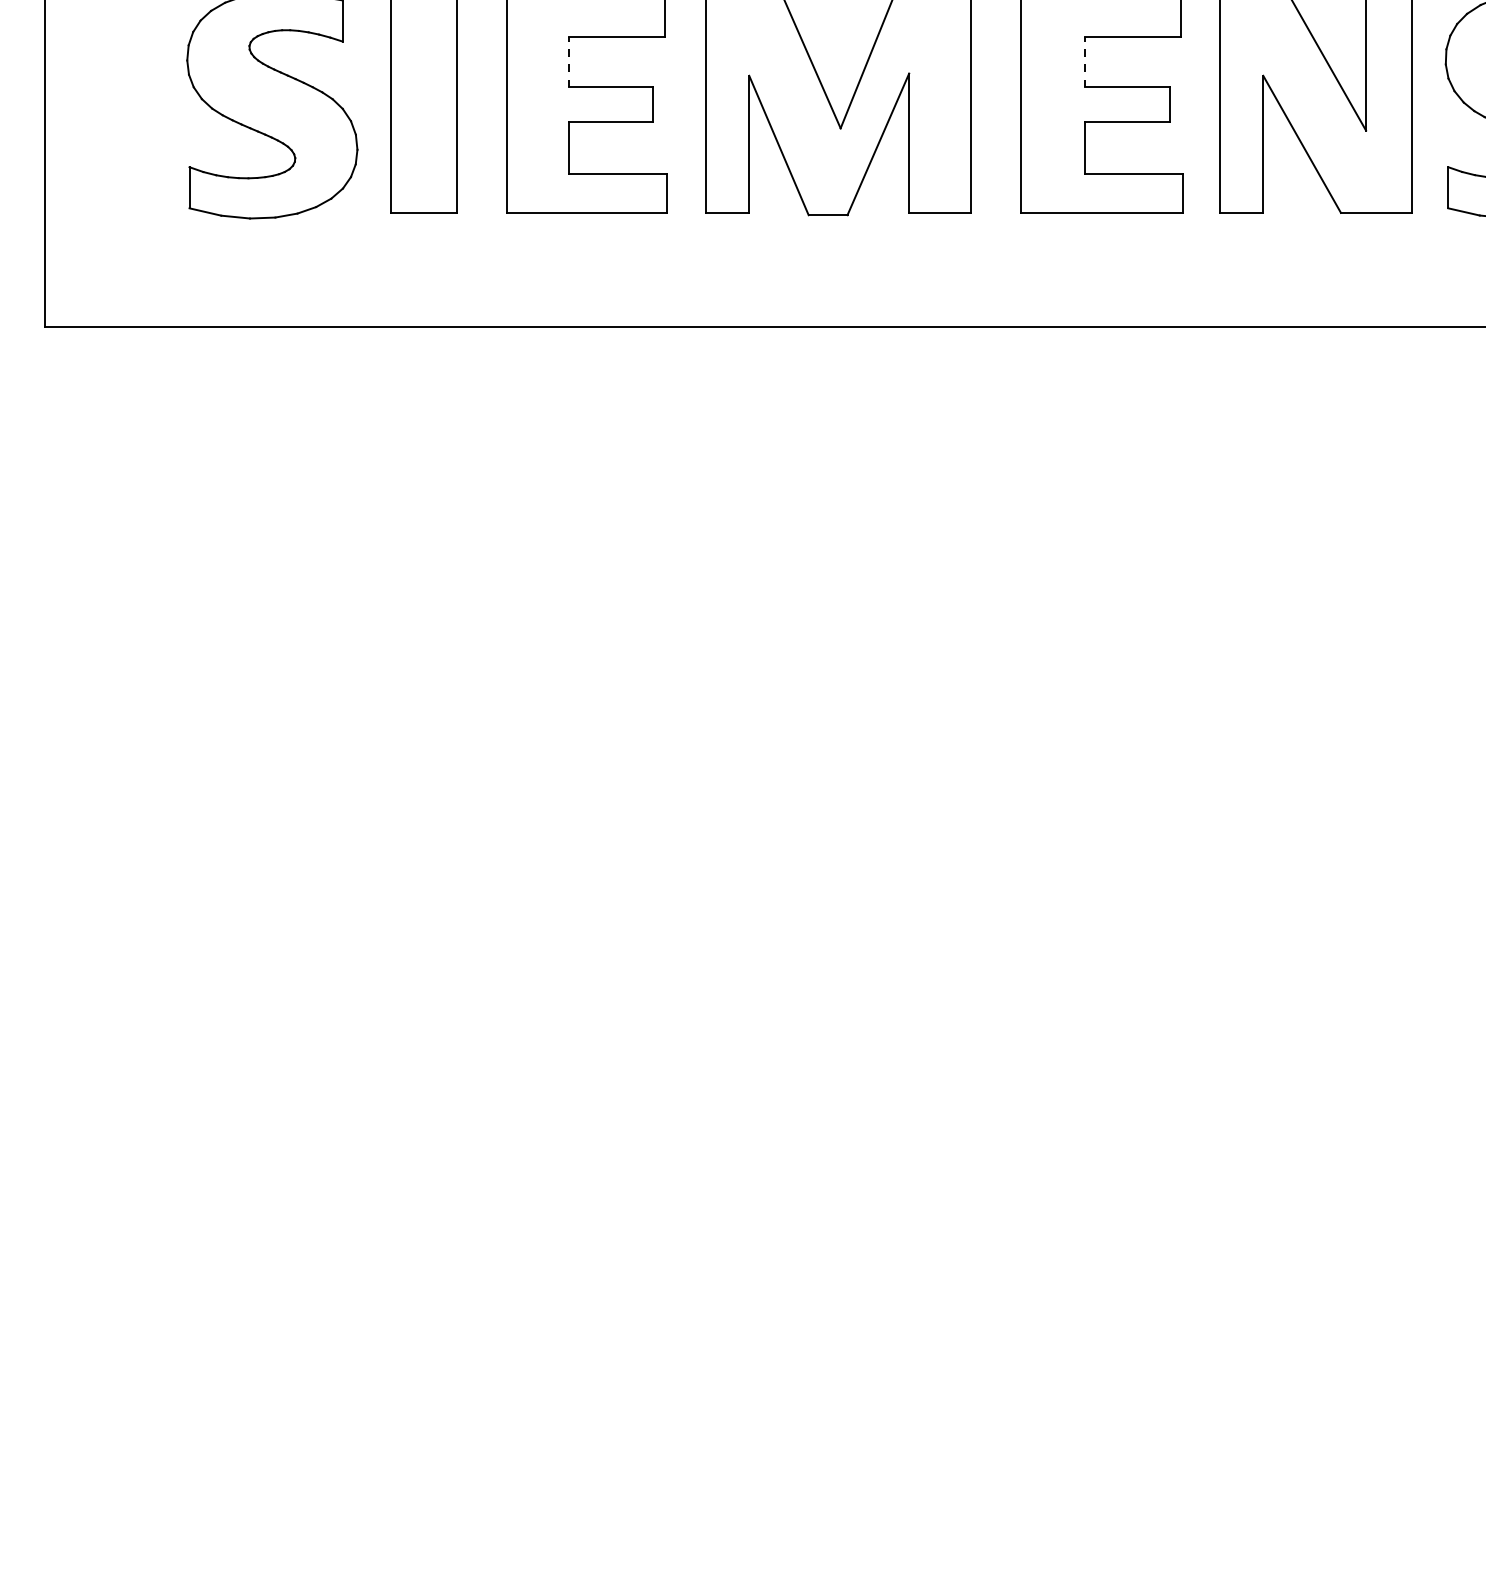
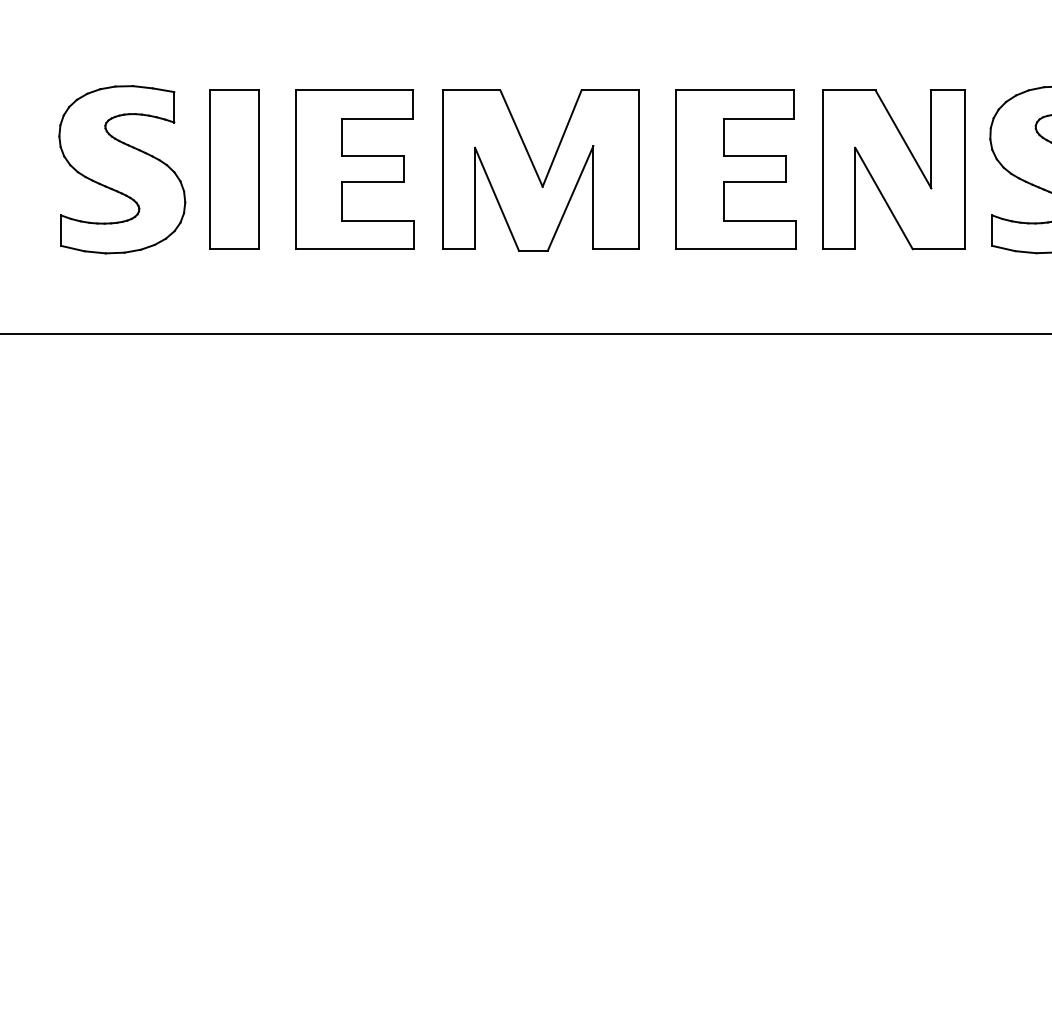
line: (568, 61) -> (341, 137), dashed -> solid
line: (1085, 61) -> (723, 137), dashed -> solid

